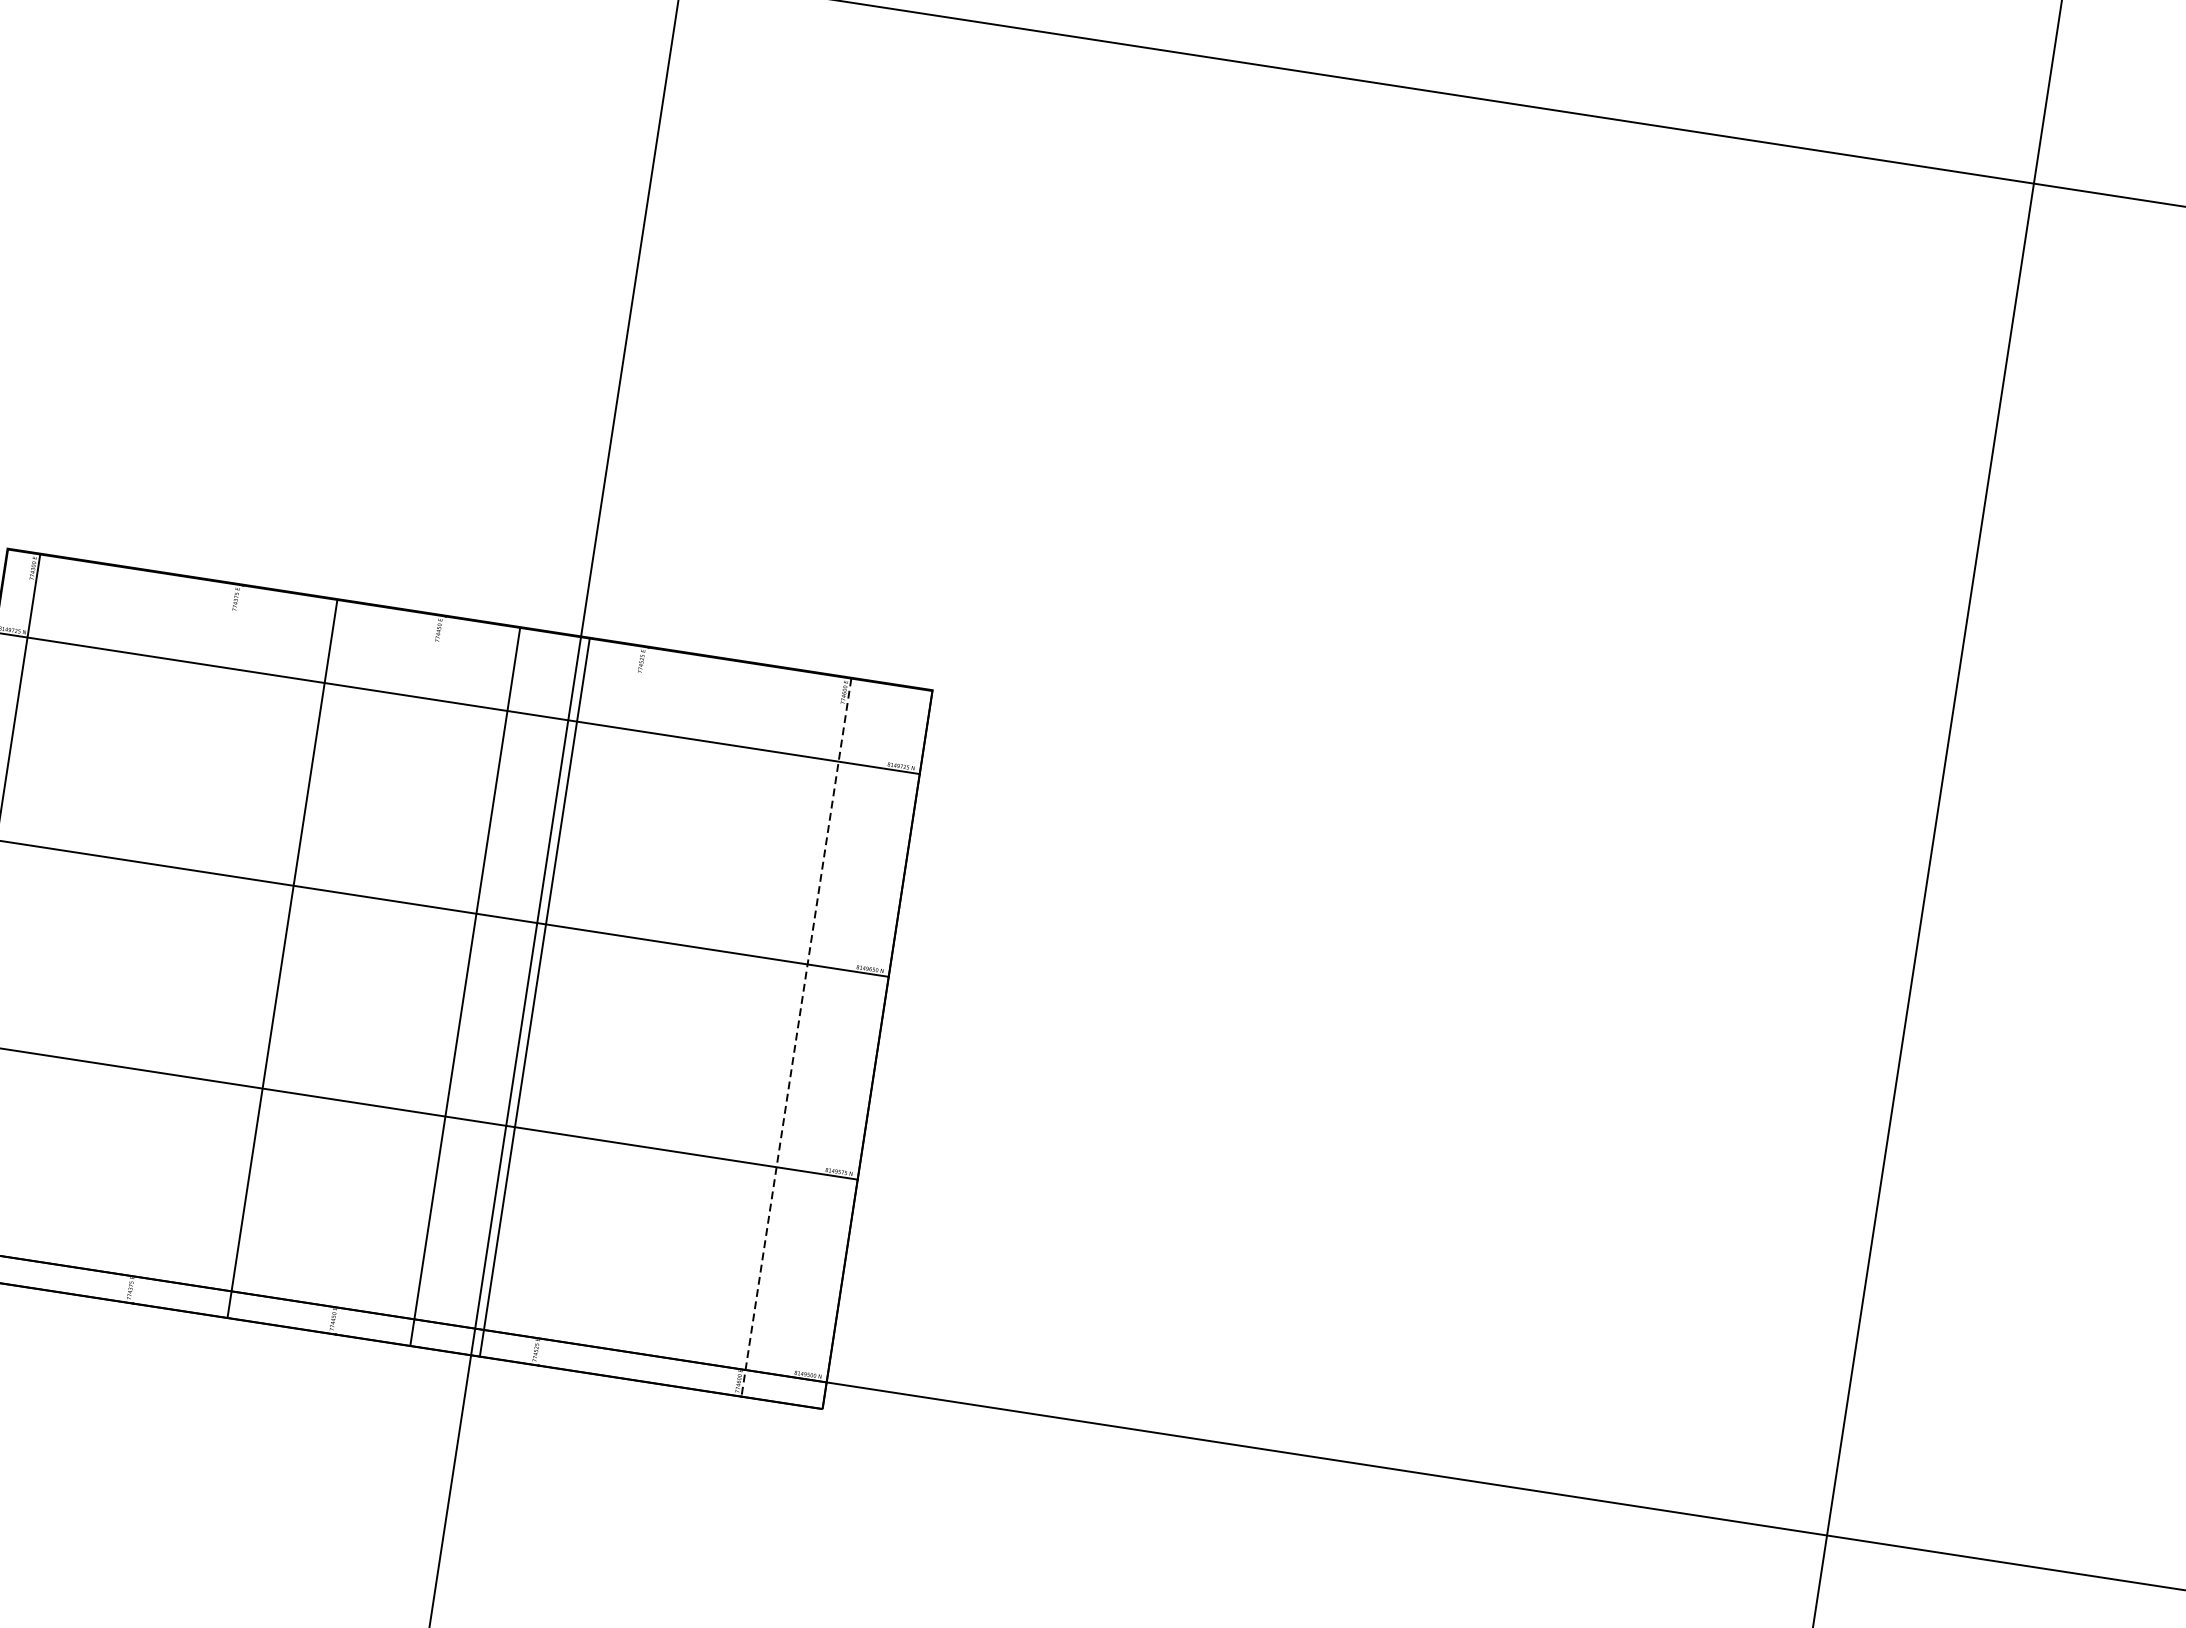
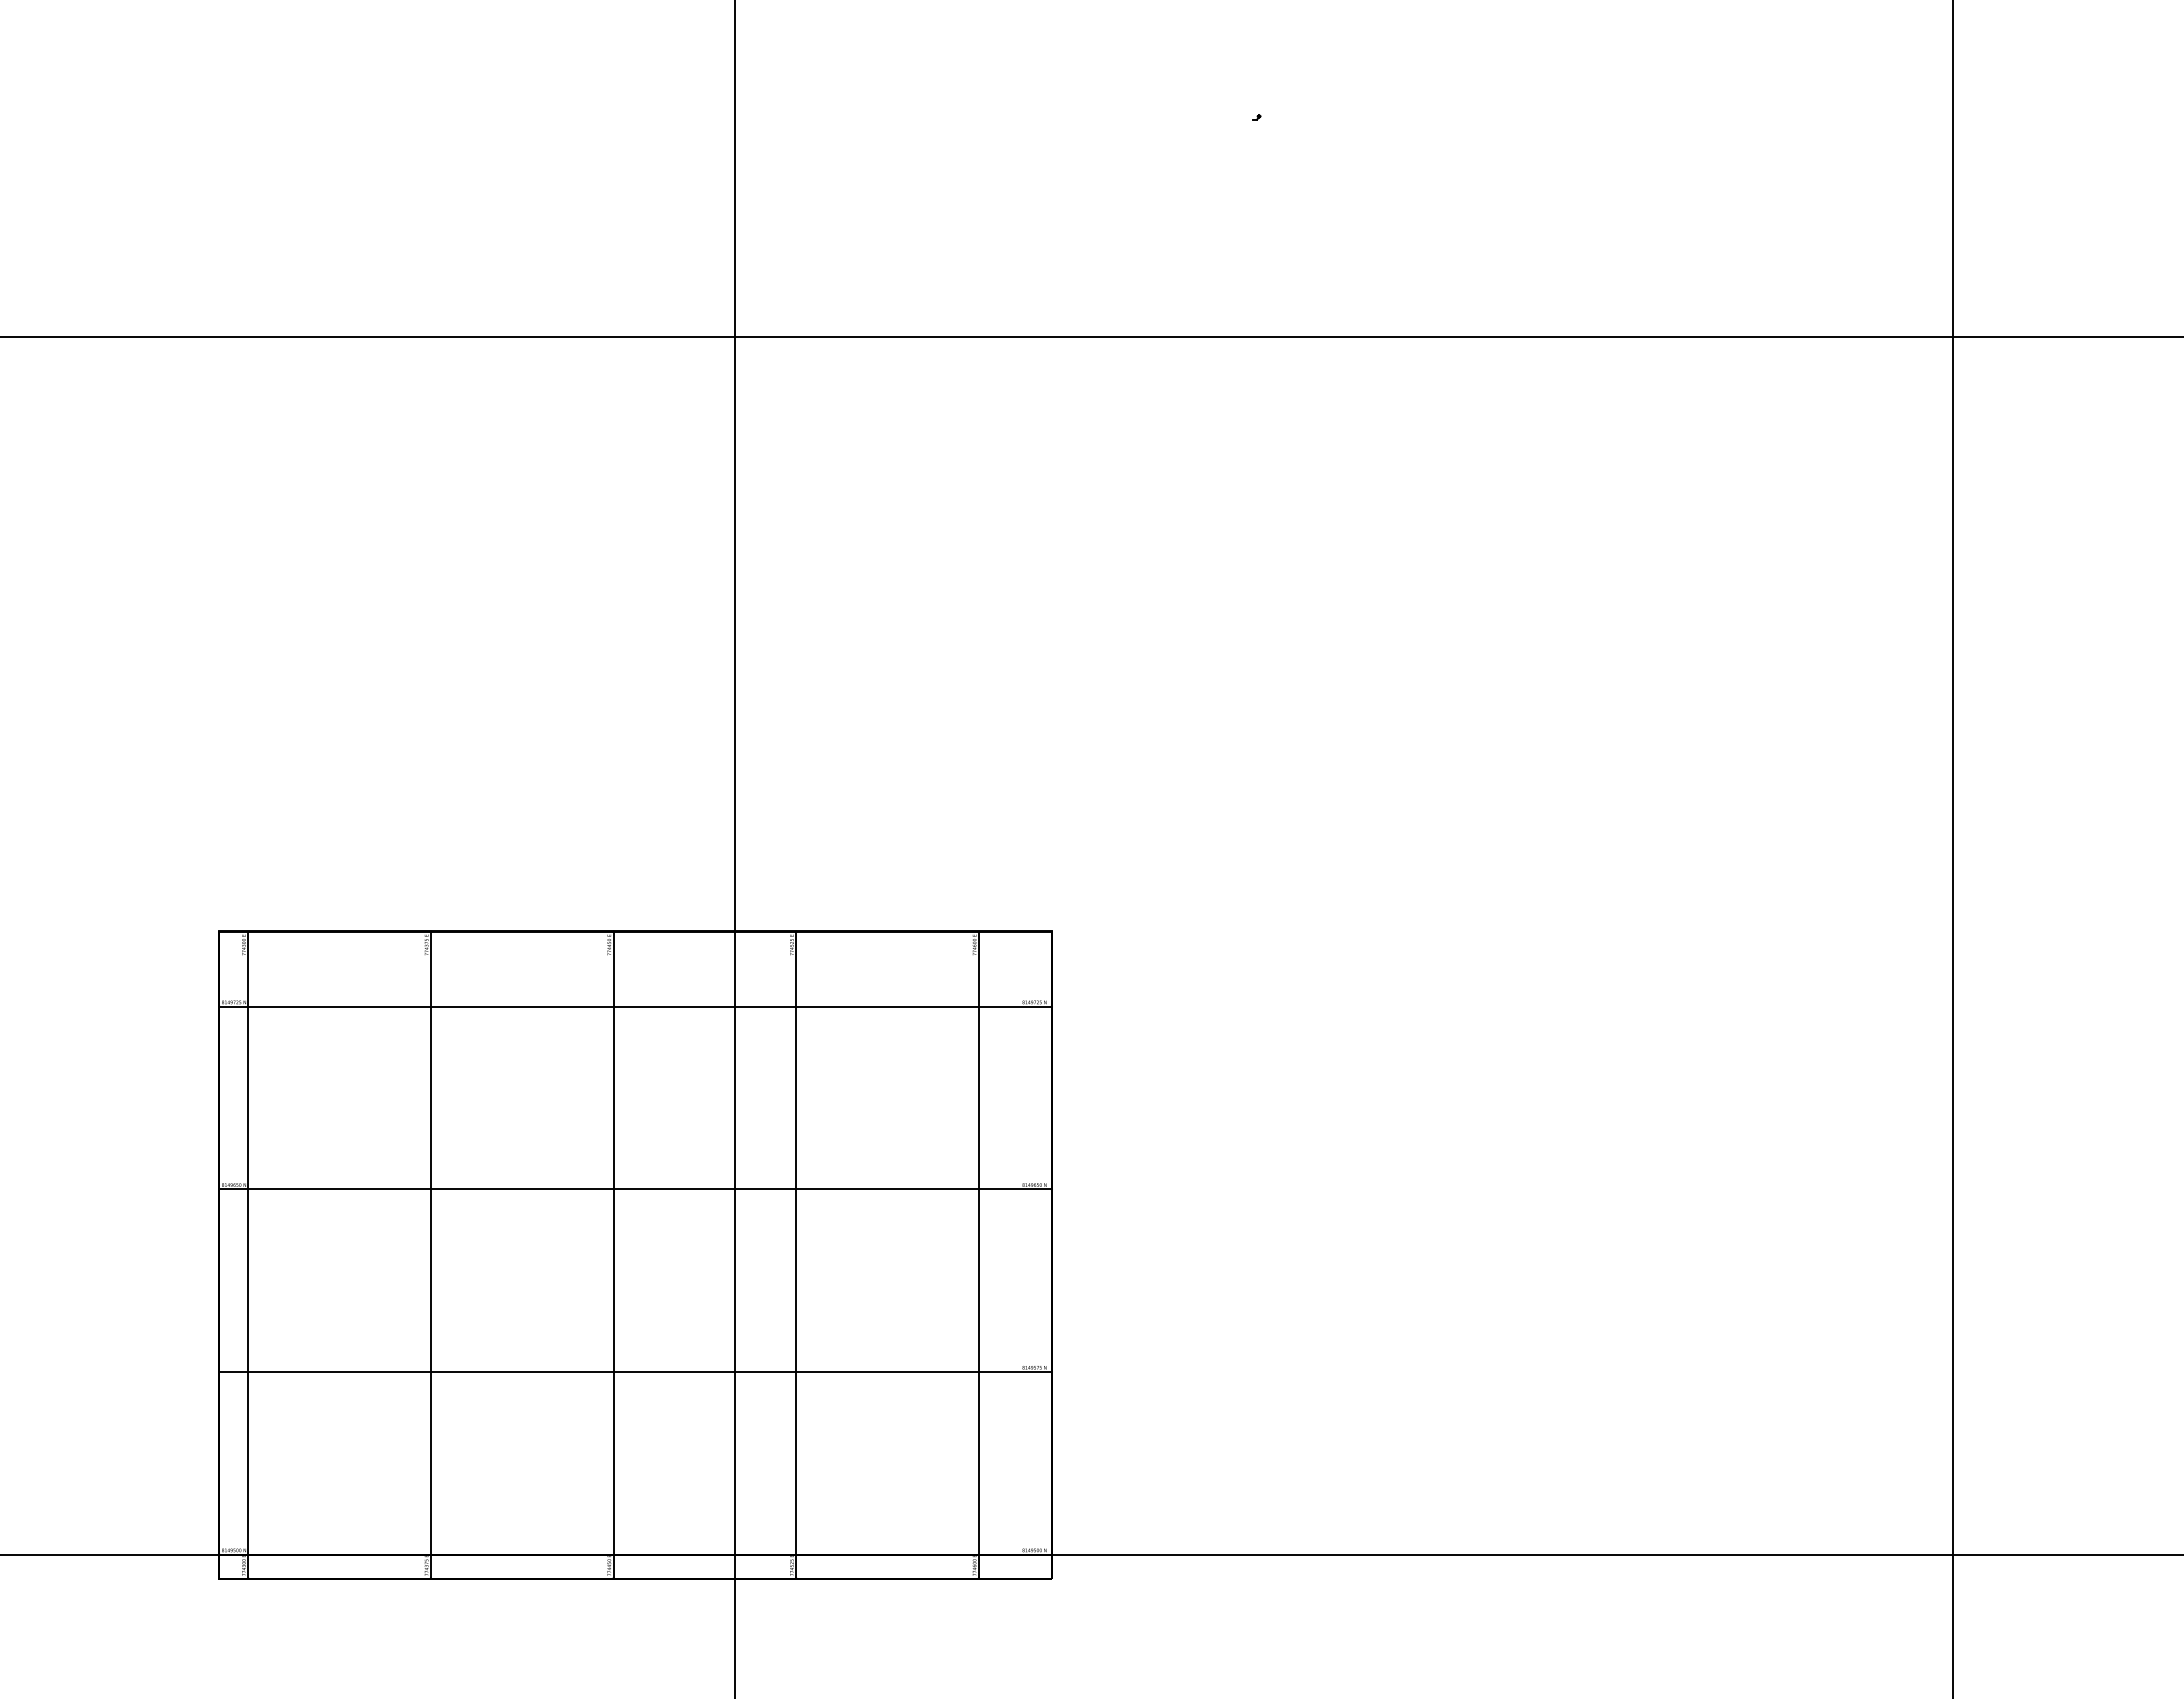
line: (282, 958) -> (430, 1254), moved
line: (465, 986) -> (613, 1254), moved
line: (535, 996) -> (796, 1254), moved
line: (795, 1037) -> (978, 1255), dashed -> solid

